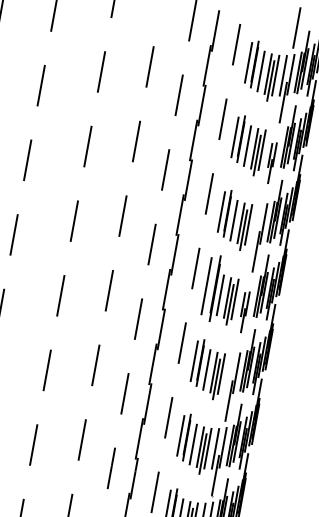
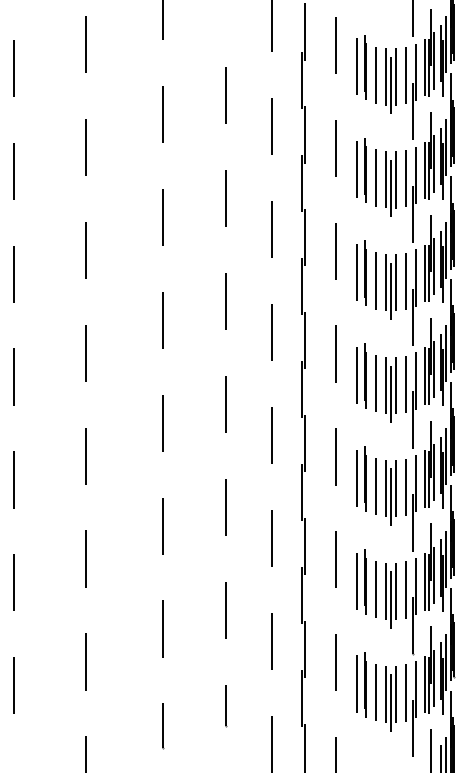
part: (270, 162) -> (410, 194), size x1.67
line: (256, 224) -> (406, 280), added
part: (211, 287) -> (361, 375), size x0.71
part: (243, 311) -> (410, 400), size x1.67
line: (229, 373) -> (406, 486), added

